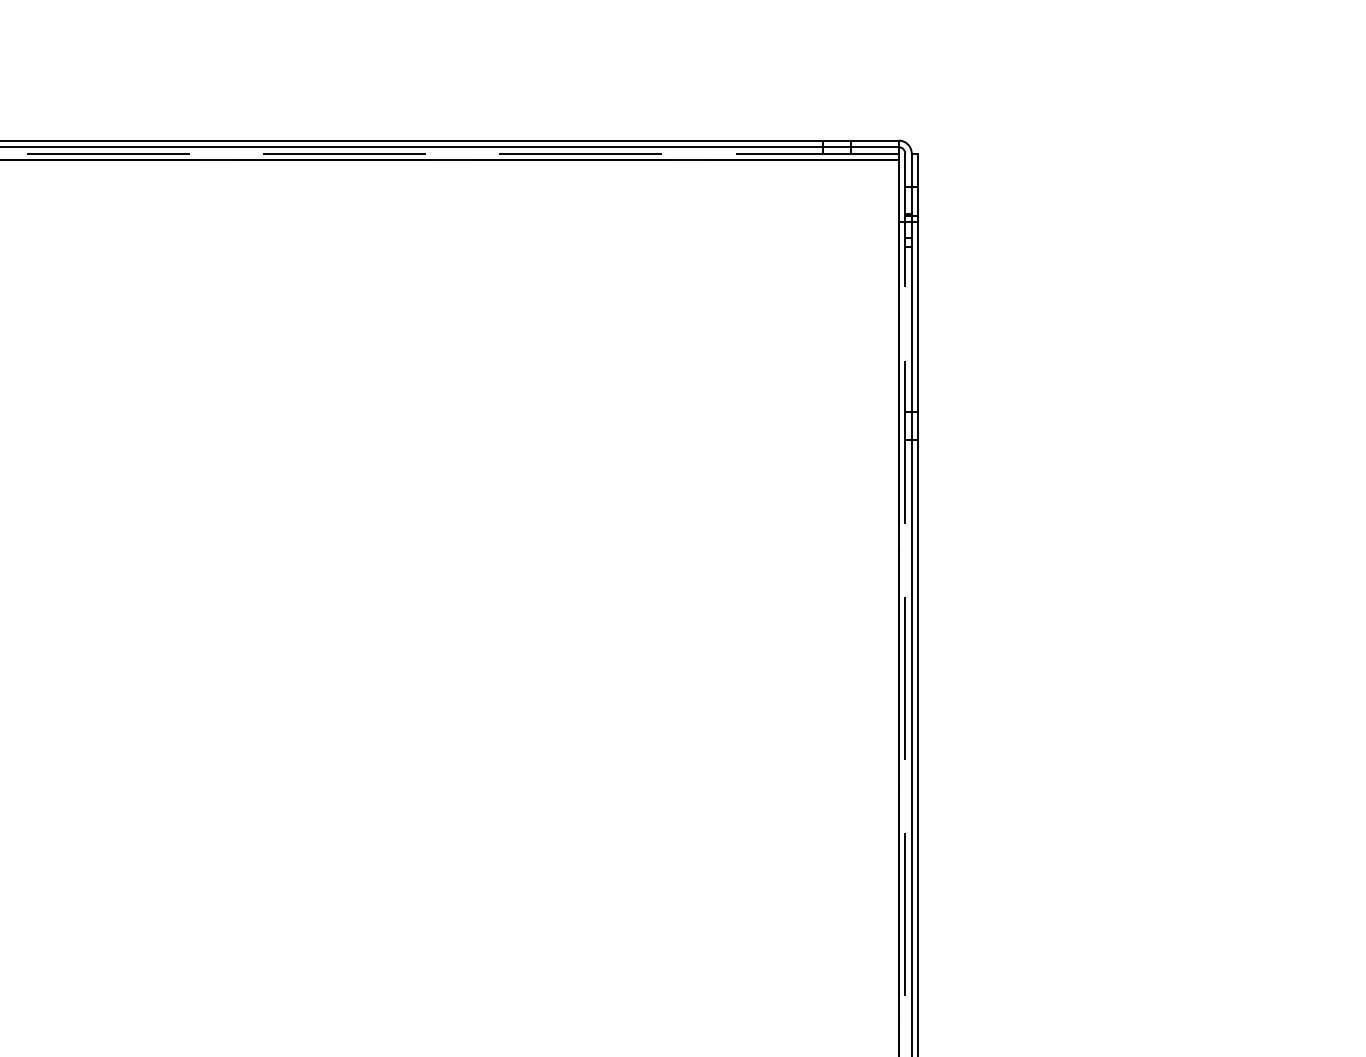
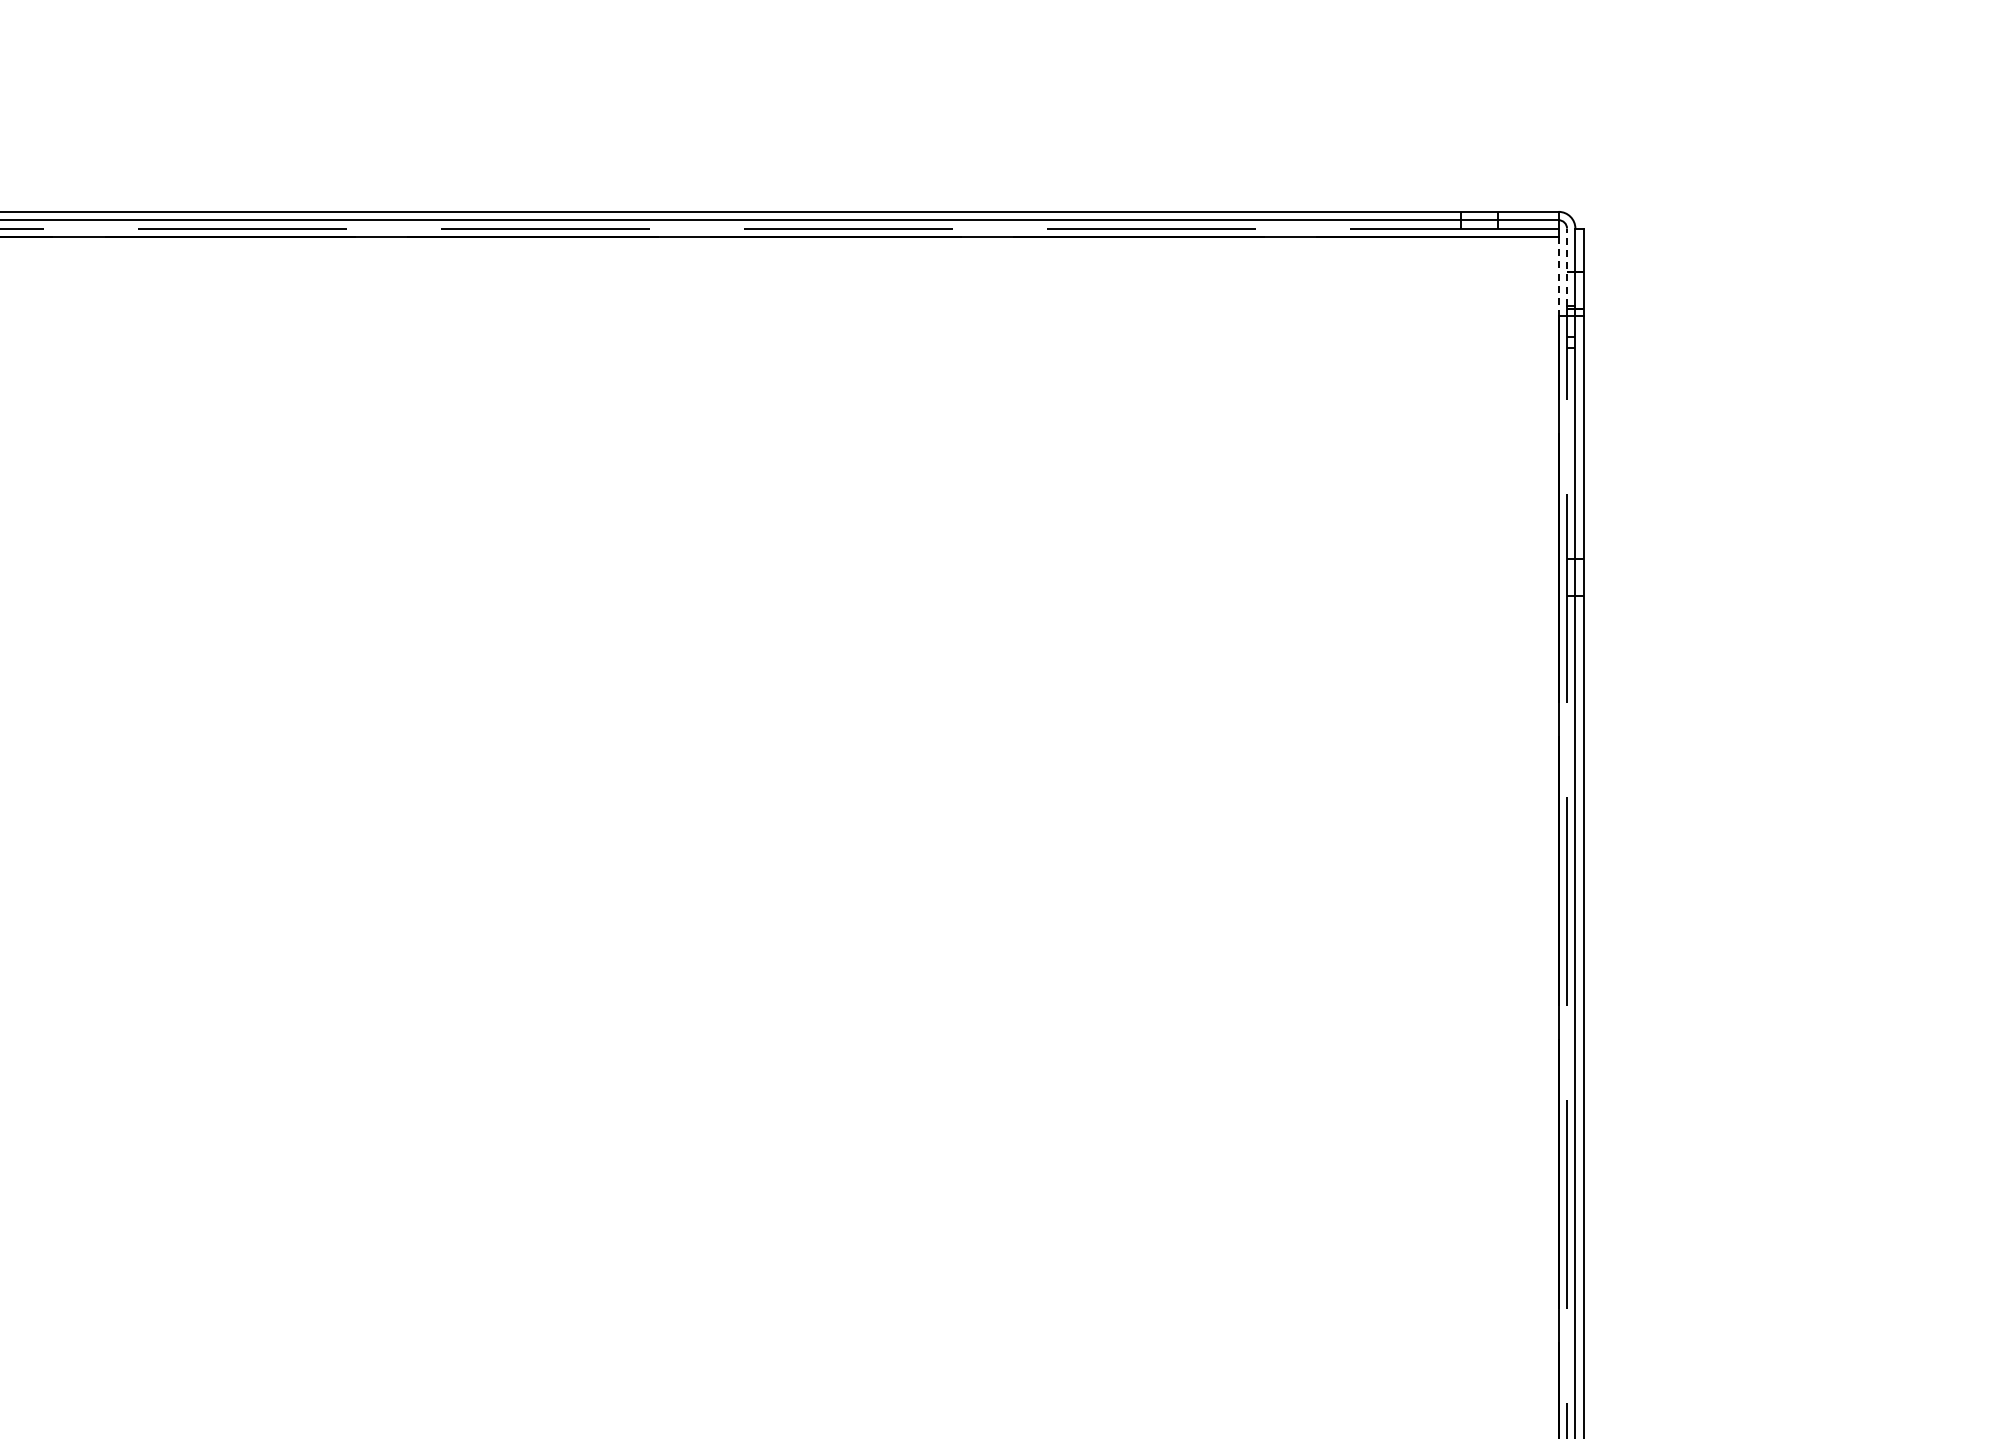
line: (905, 184) -> (1567, 267), solid -> dashed
line: (898, 191) -> (1558, 276), solid -> dashed

